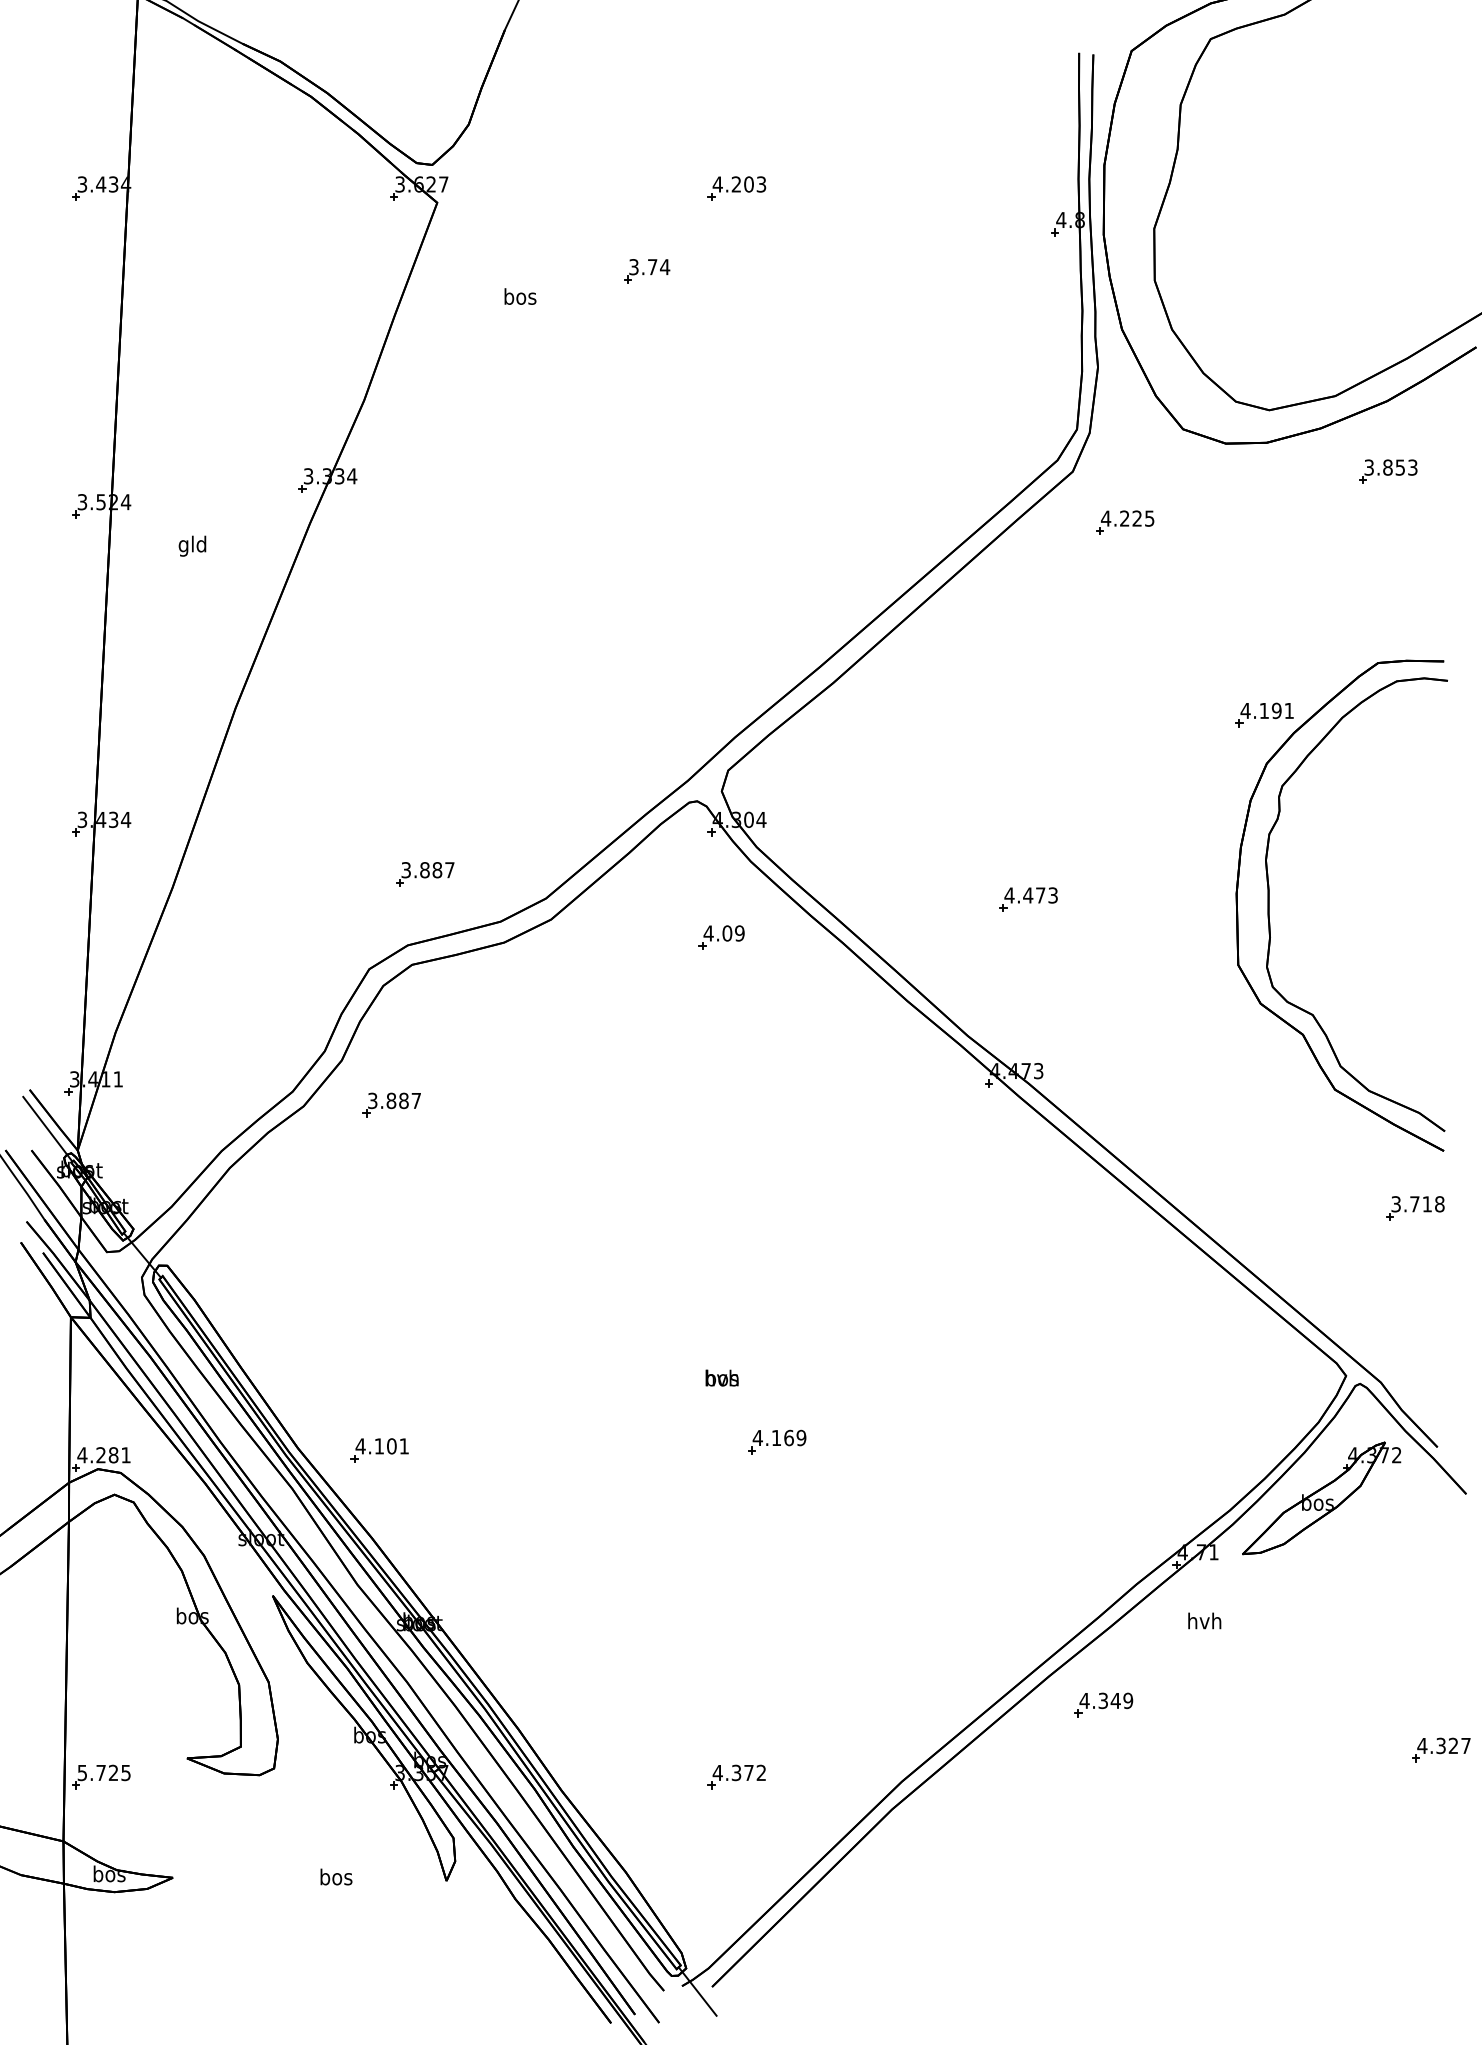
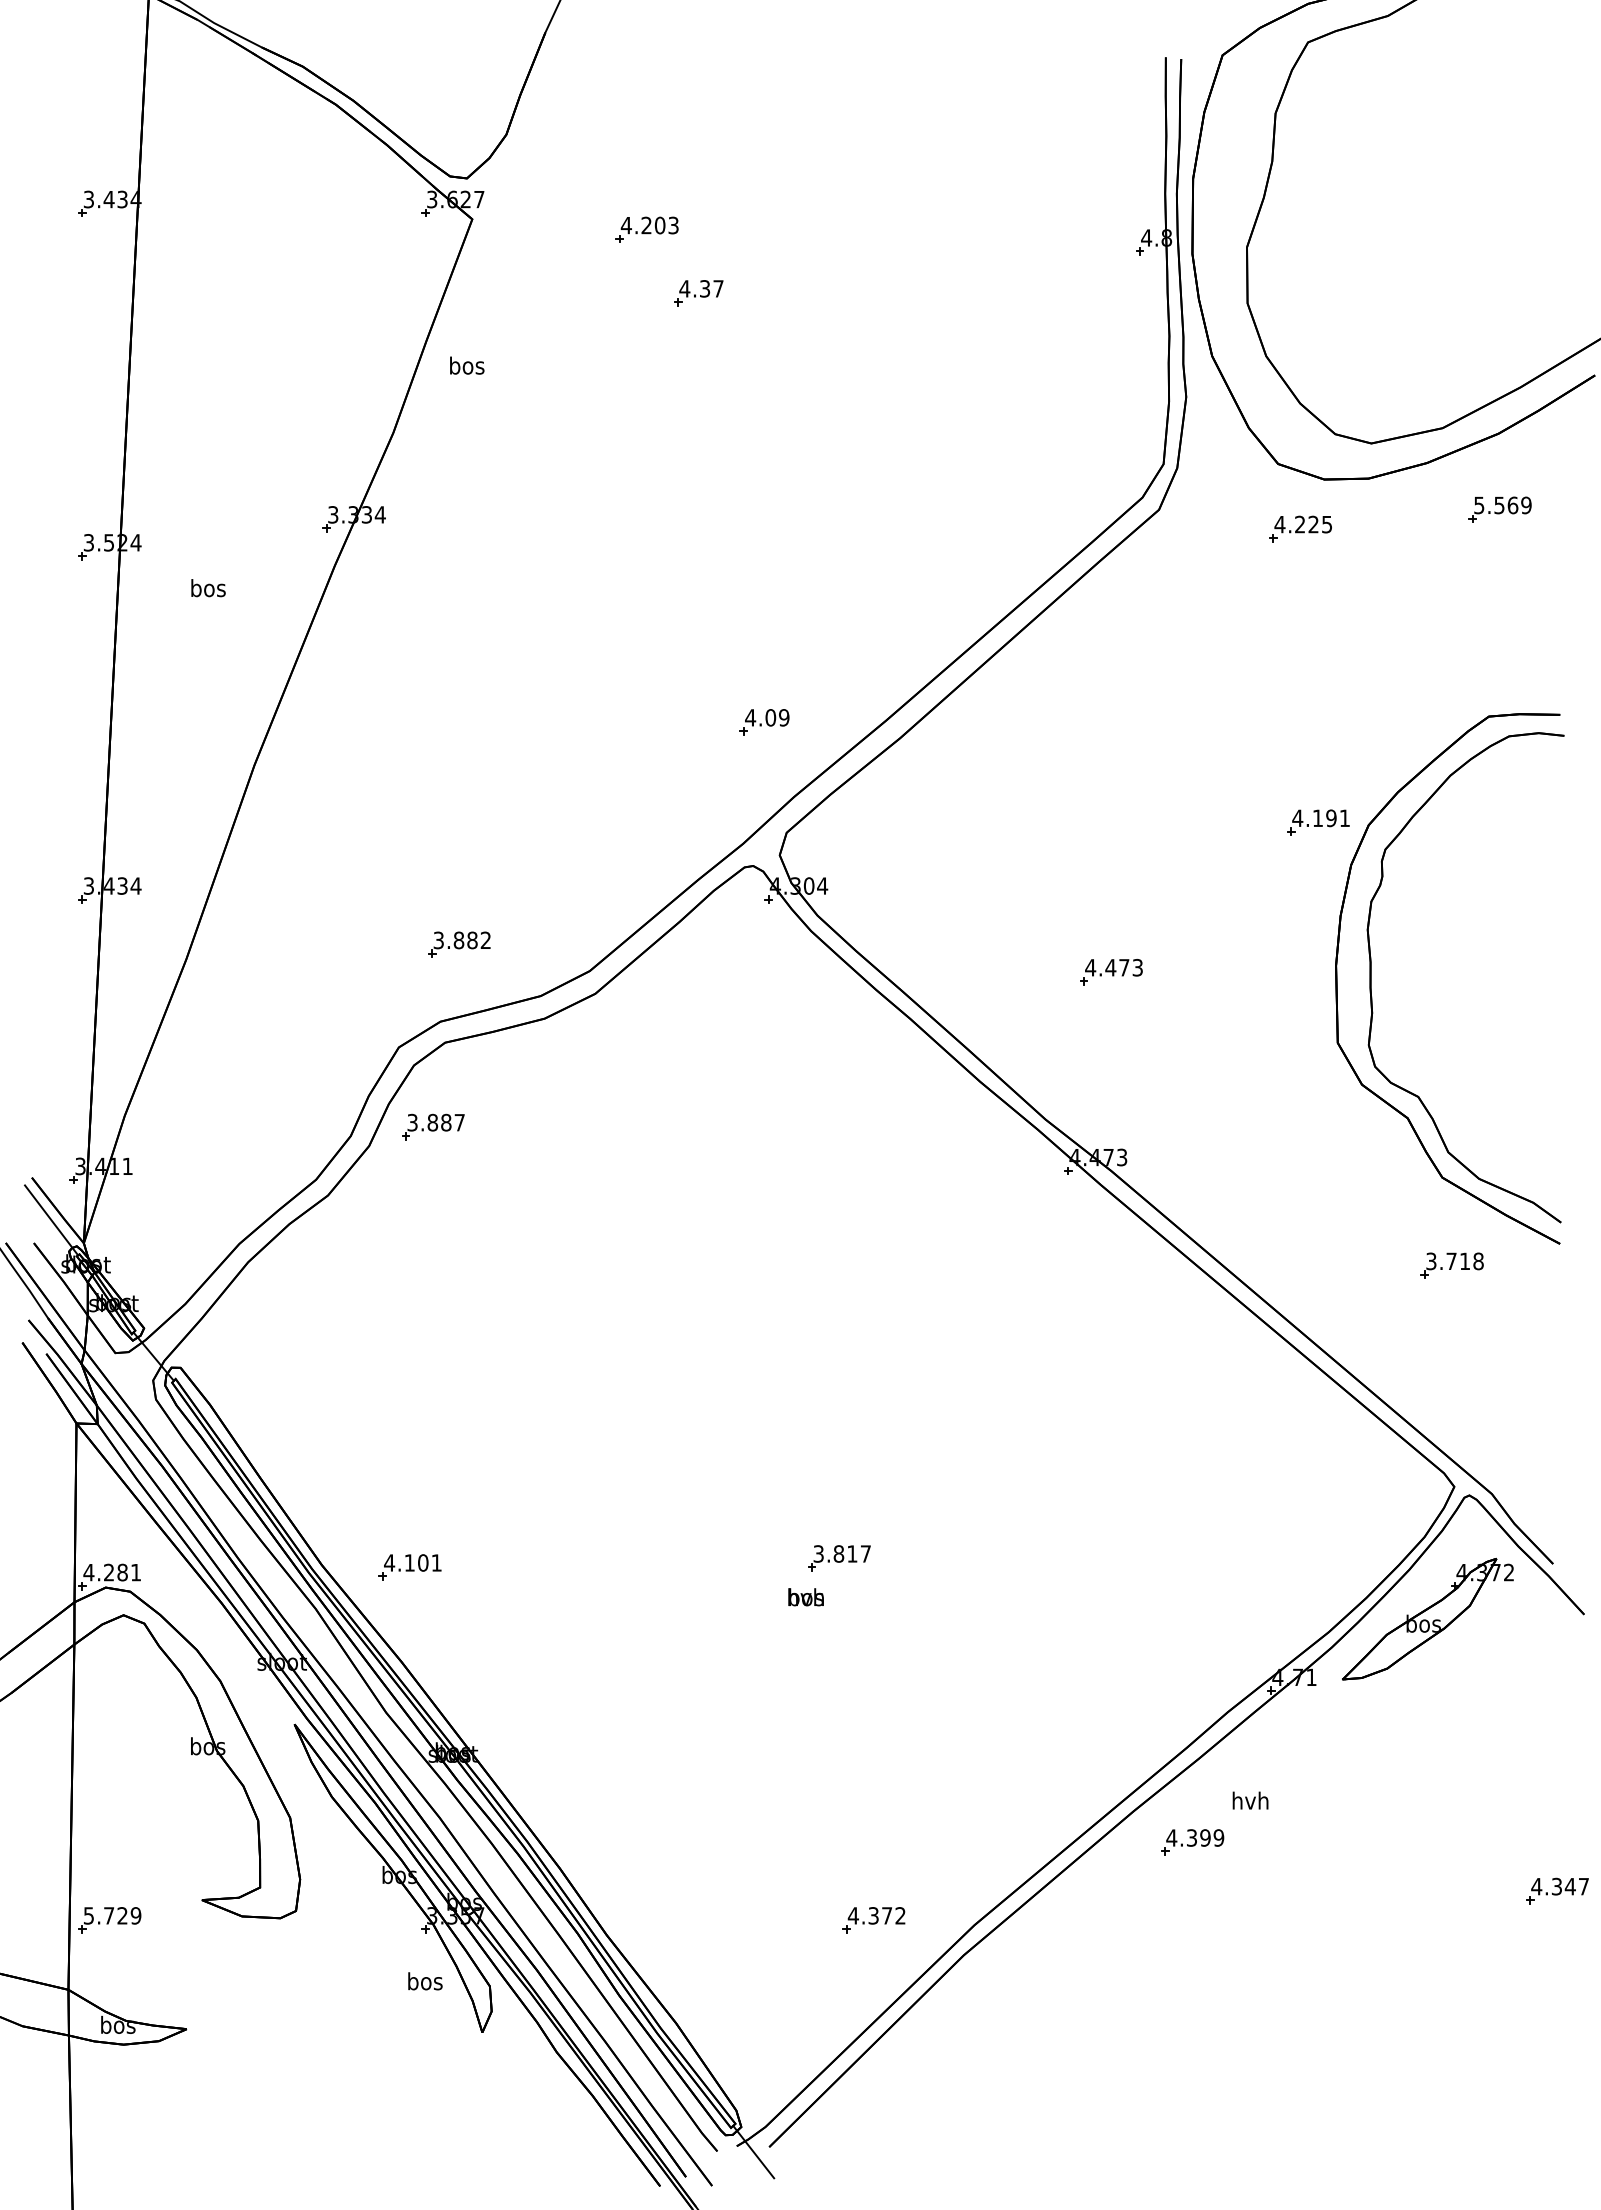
part: (736, 188) -> (646, 229), moved
text: (649, 266) -> (701, 288), 3.74 -> 4.37
text: (520, 296) -> (467, 365), moved
text: (1390, 467) -> (1502, 505), 3.853 -> 5.569
part: (1125, 522) -> (1300, 528), moved
text: (193, 546) -> (208, 590), gld -> bos
part: (1264, 714) -> (1318, 822), moved
text: (449, 869) -> (485, 939), 3.887 -> 3.882
part: (721, 937) -> (764, 722), moved
part: (392, 1104) -> (433, 1126), moved
part: (1414, 1208) -> (1451, 1265), moved
text: (721, 1378) -> (805, 1597), moved
text: (779, 1437) -> (842, 1553), 4.169 -> 3.817
text: (1204, 1620) -> (1250, 1800), moved
text: (1114, 1700) -> (1204, 1837), 4.349 -> 4.399
text: (1452, 1745) -> (1569, 1886), 4.327 -> 4.347
text: (125, 1772) -> (135, 1915), 5.725 -> 5.729
part: (736, 1777) -> (873, 1920), moved
text: (336, 1877) -> (425, 1981), moved

